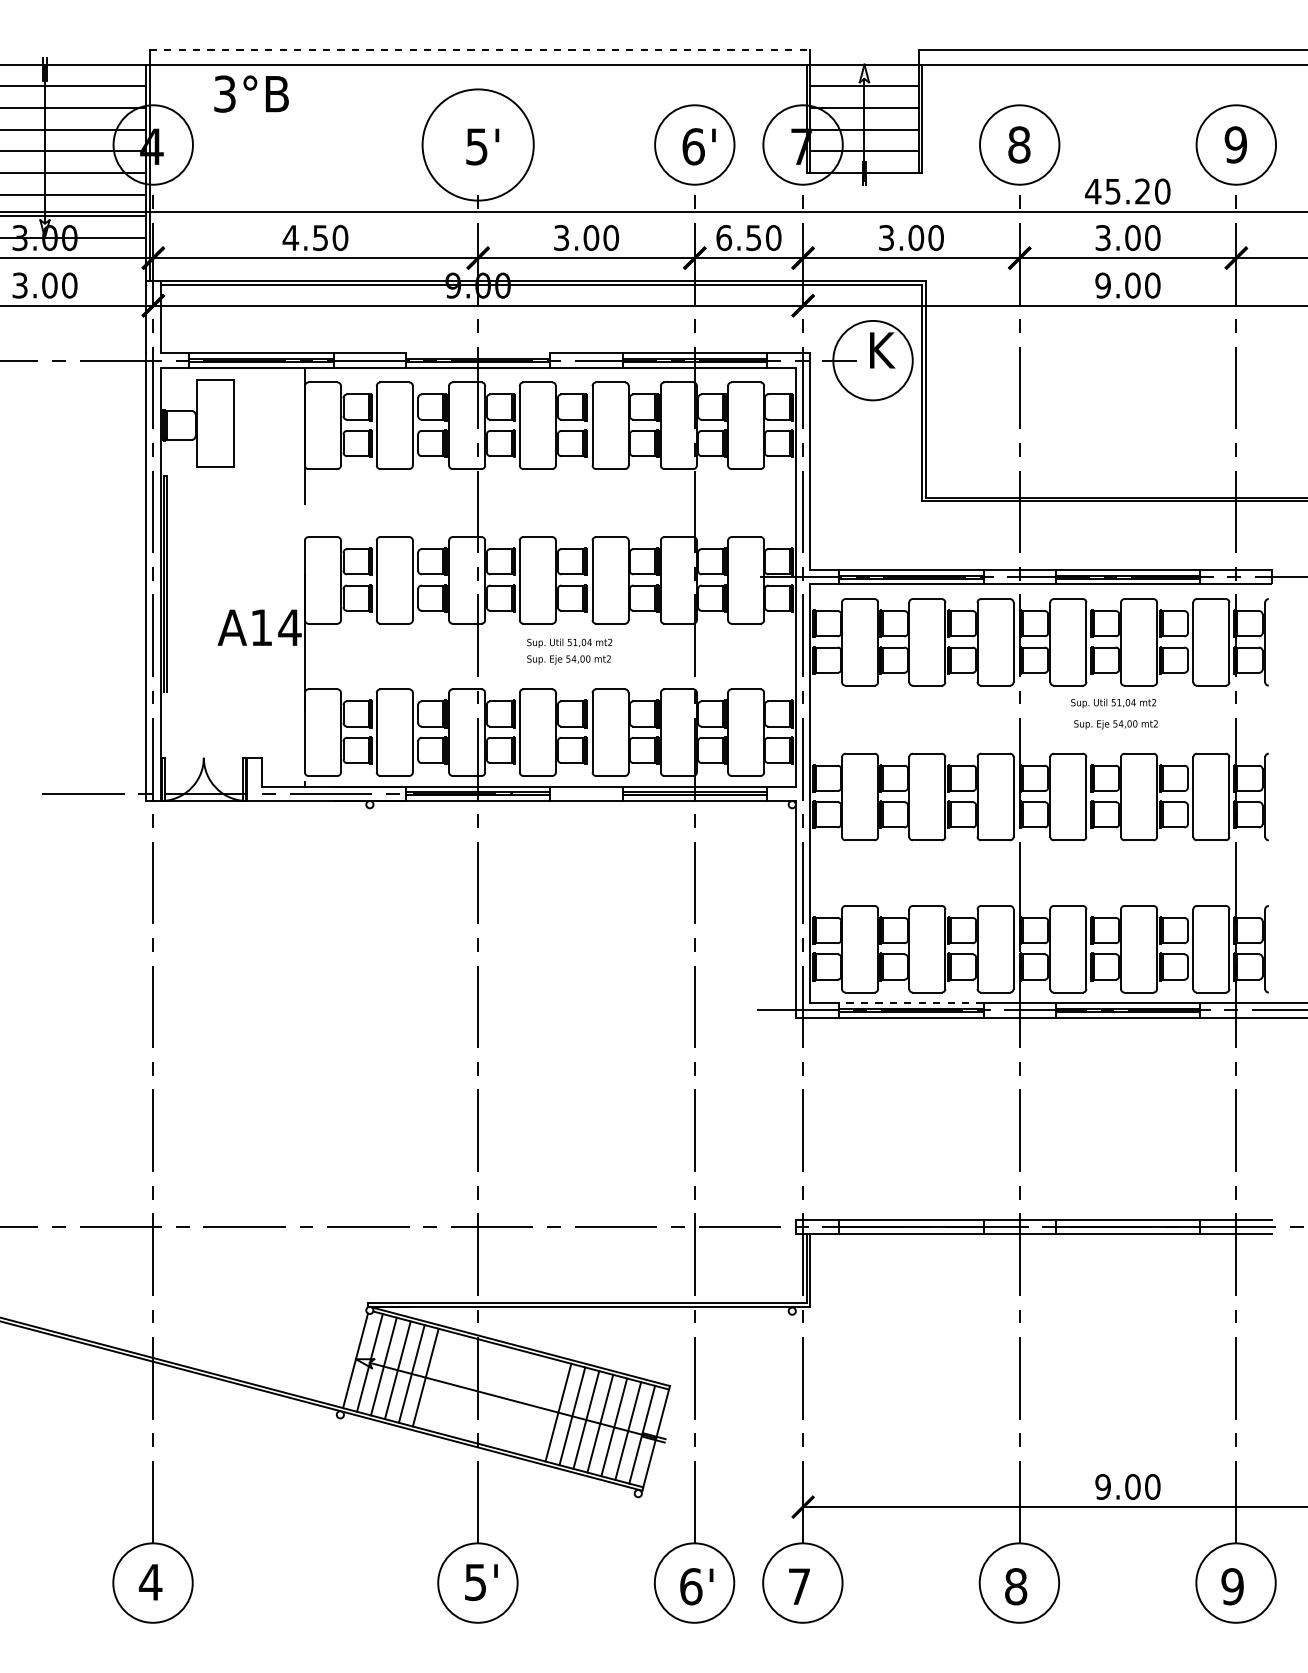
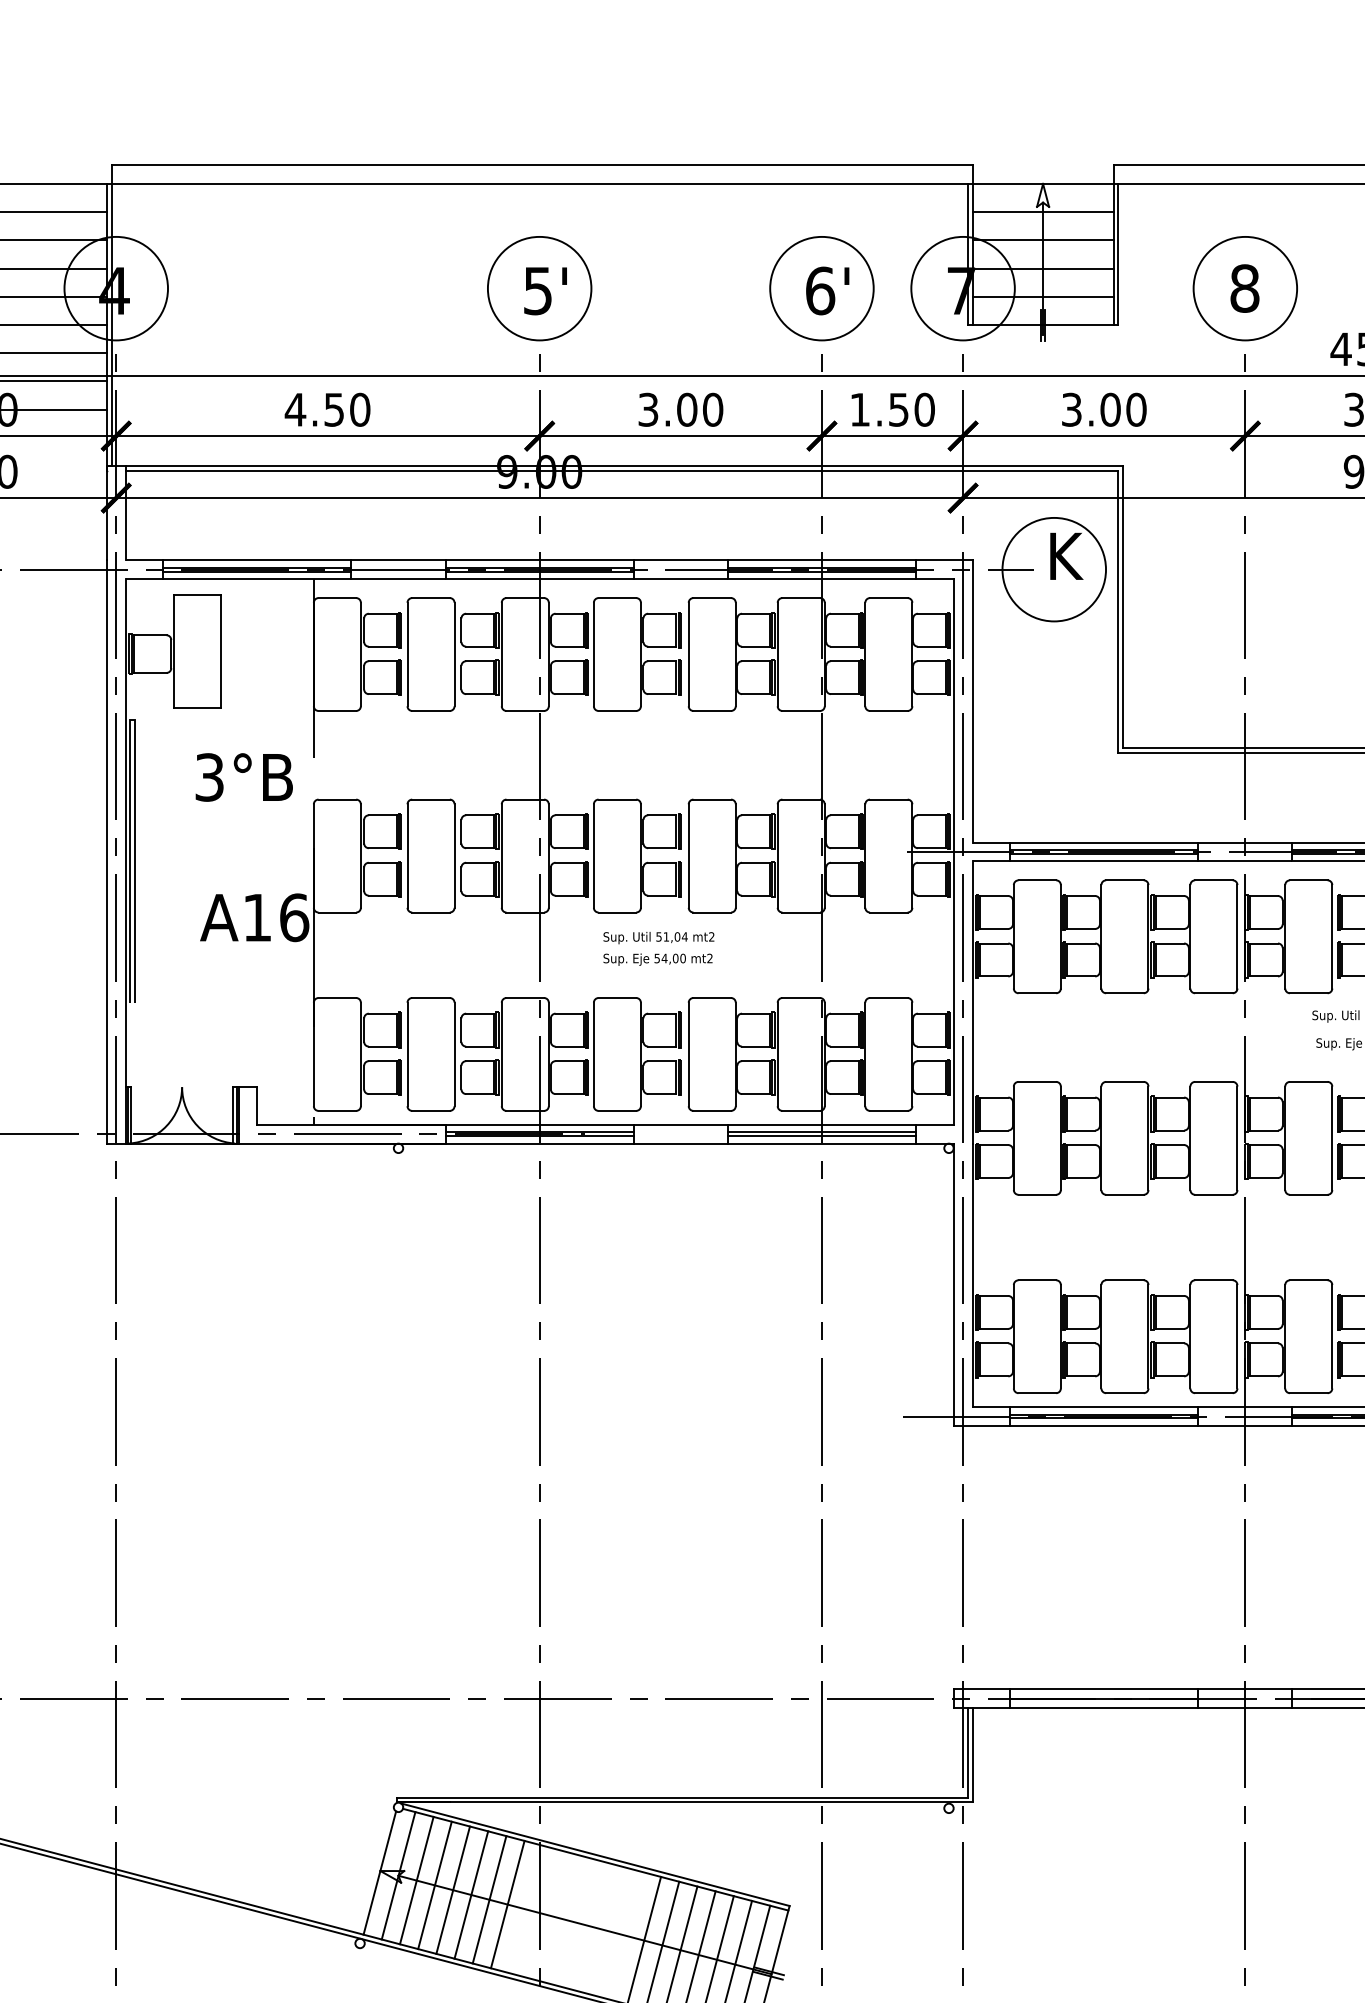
line: (480, 50) -> (542, 165), dashed -> solid
text: (251, 93) -> (244, 776), moved
circle: (477, 144) -> (538, 287), size x0.71
text: (724, 238) -> (860, 410), 6.50 -> 1.50
line: (477, 353) -> (538, 560), added
text: (289, 627) -> (293, 917), A14 -> A16
line: (910, 1003) -> (1103, 1407), dashed -> solid
line: (439, 1381) -> (489, 1900), added
line: (453, 1384) -> (507, 1903), added

